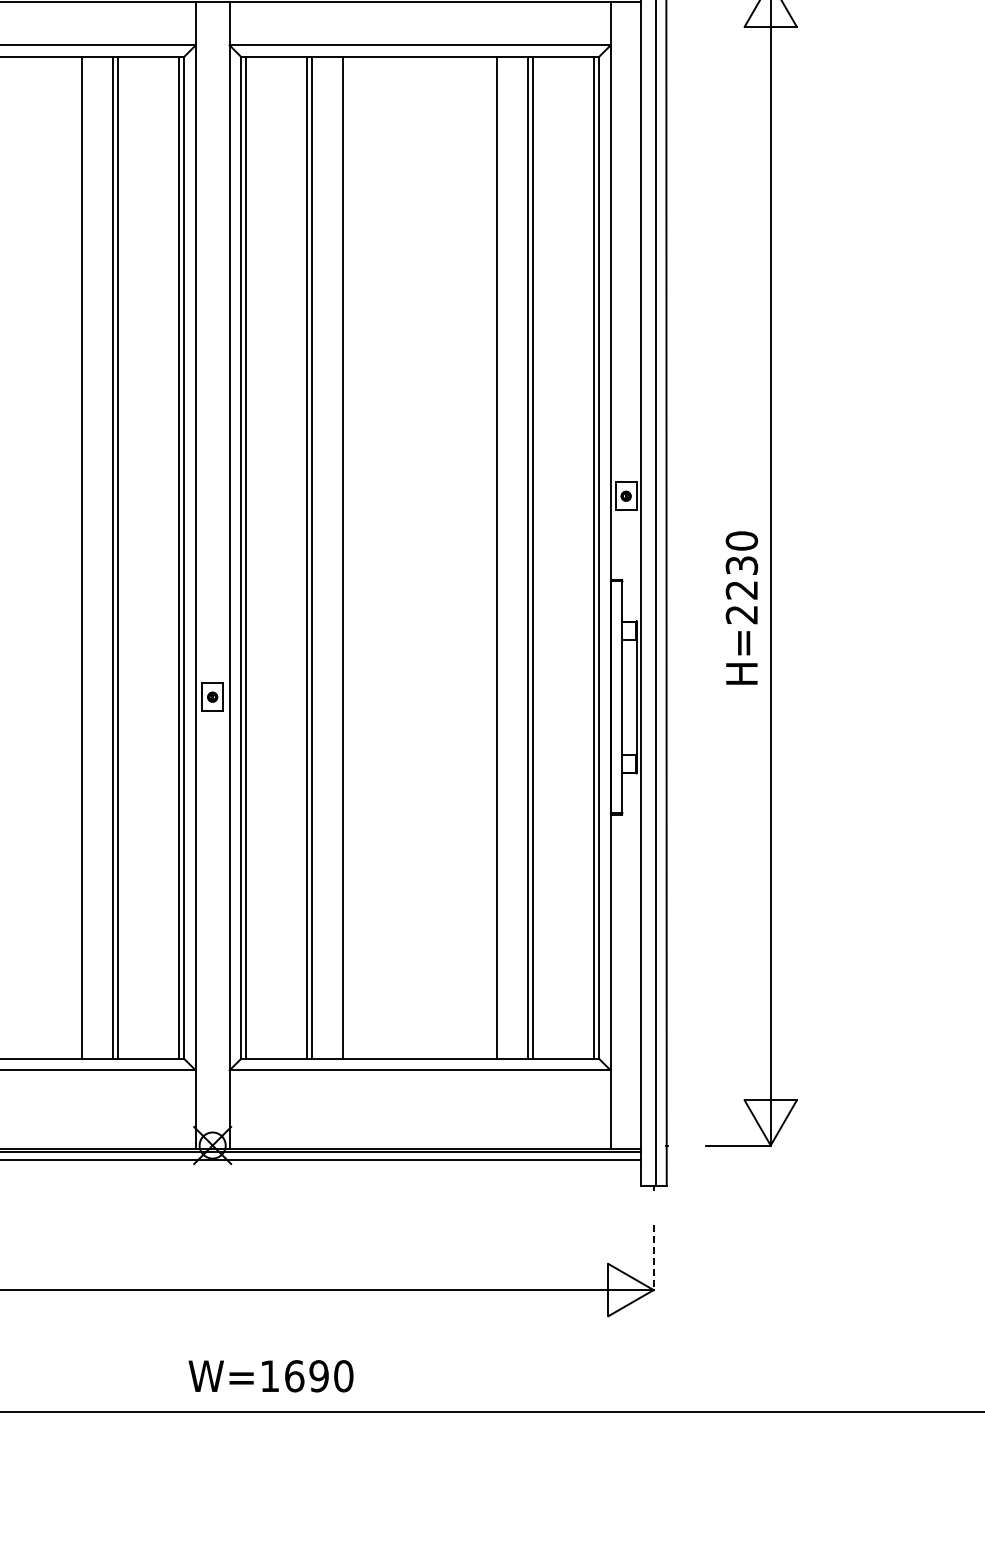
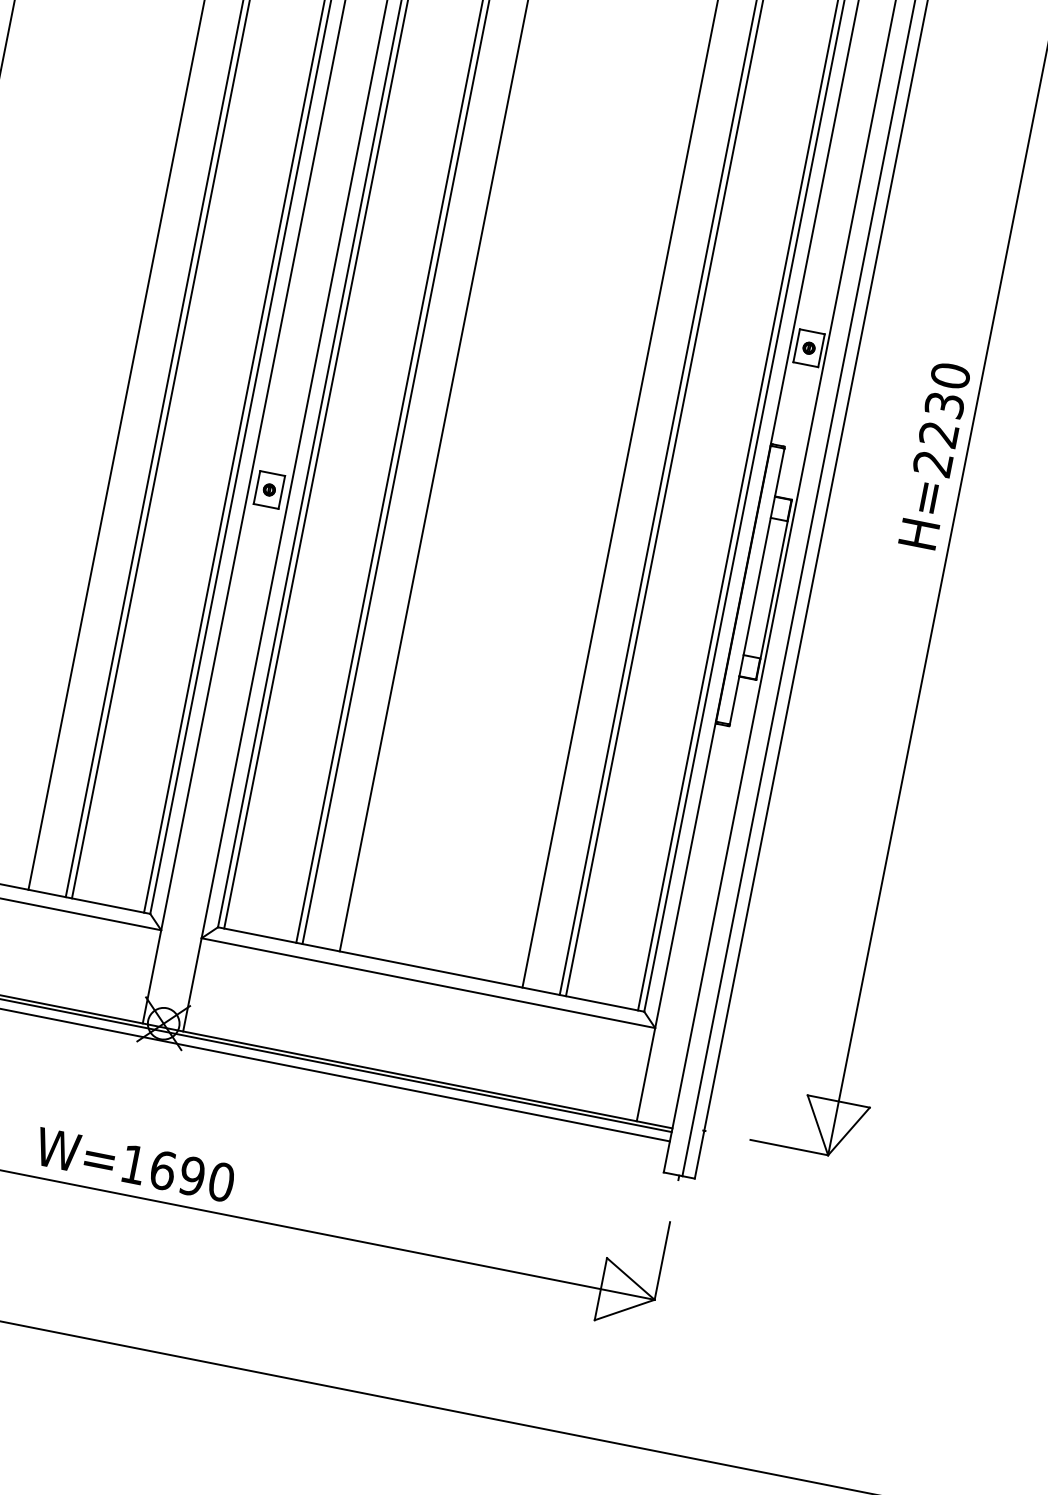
text: (741, 607) -> (934, 454), moved
line: (653, 1257) -> (662, 1260), dashed -> solid
text: (270, 1376) -> (134, 1165), moved

